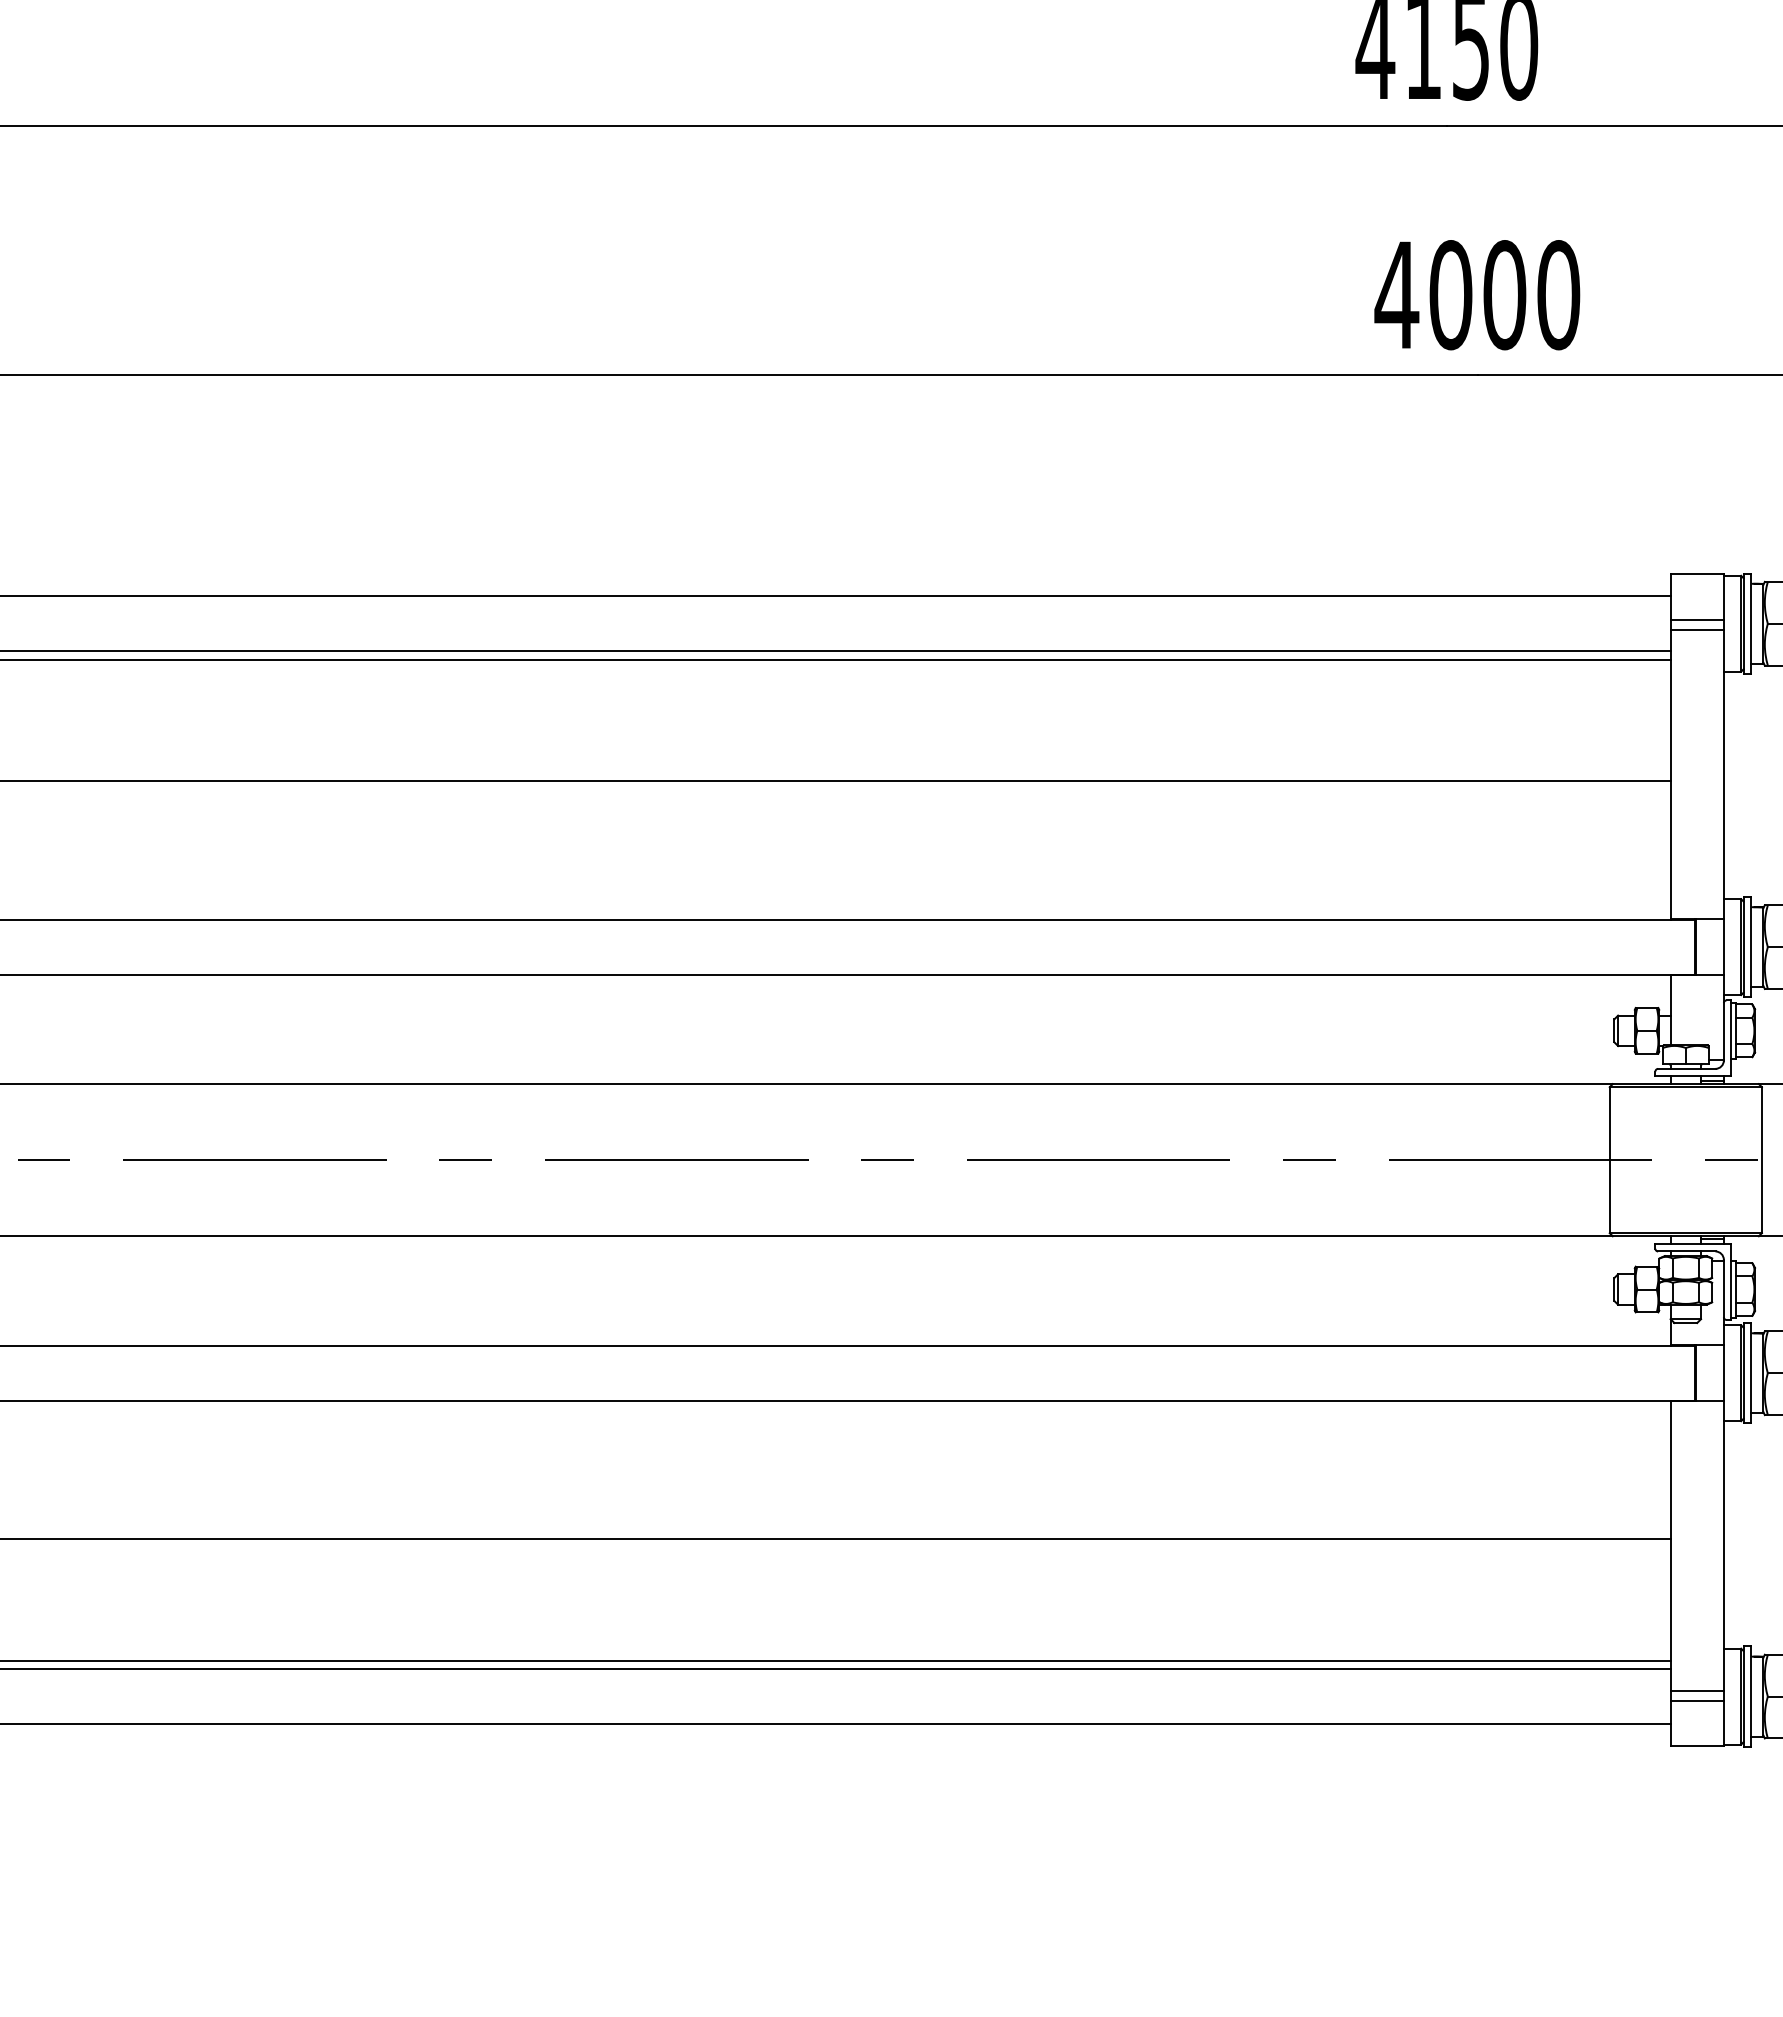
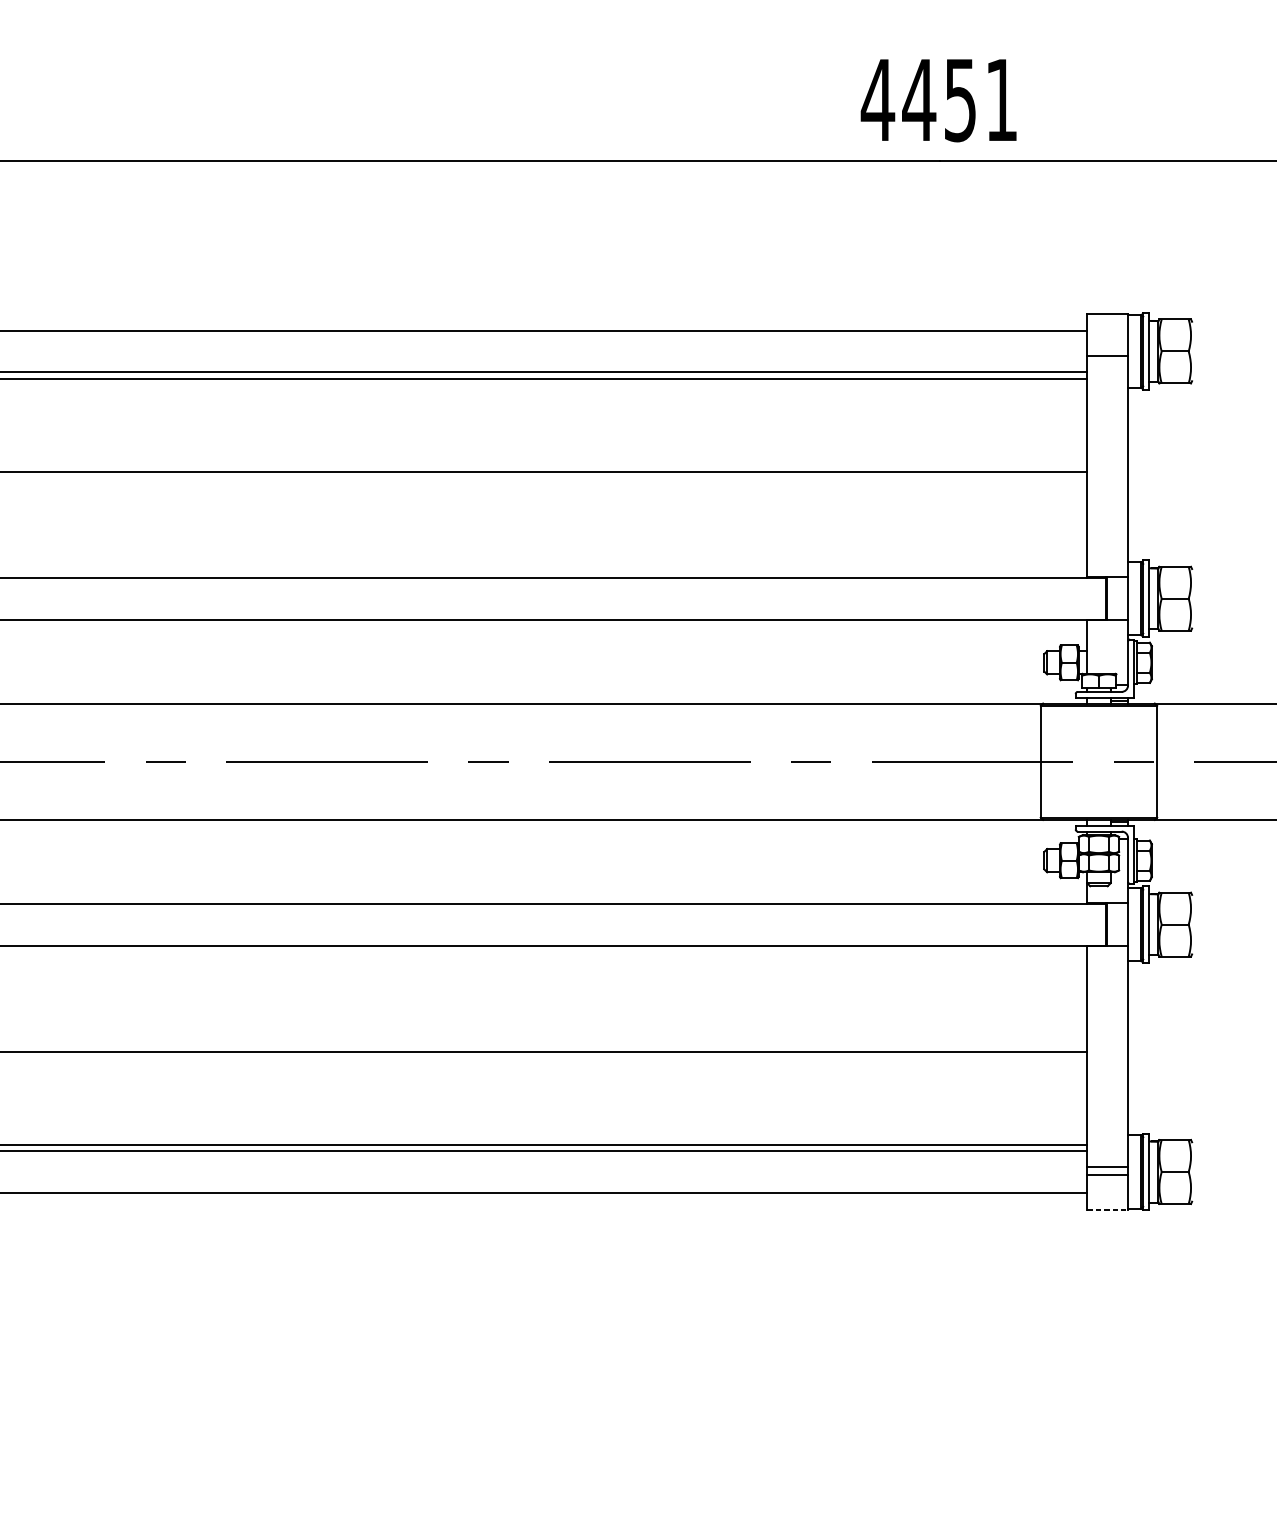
text: (1504, 295) -> (960, 100), 4000 -> 4451
line: (1696, 619) -> (1107, 348), removed
line: (1697, 1746) -> (1107, 1210), solid -> dashed

